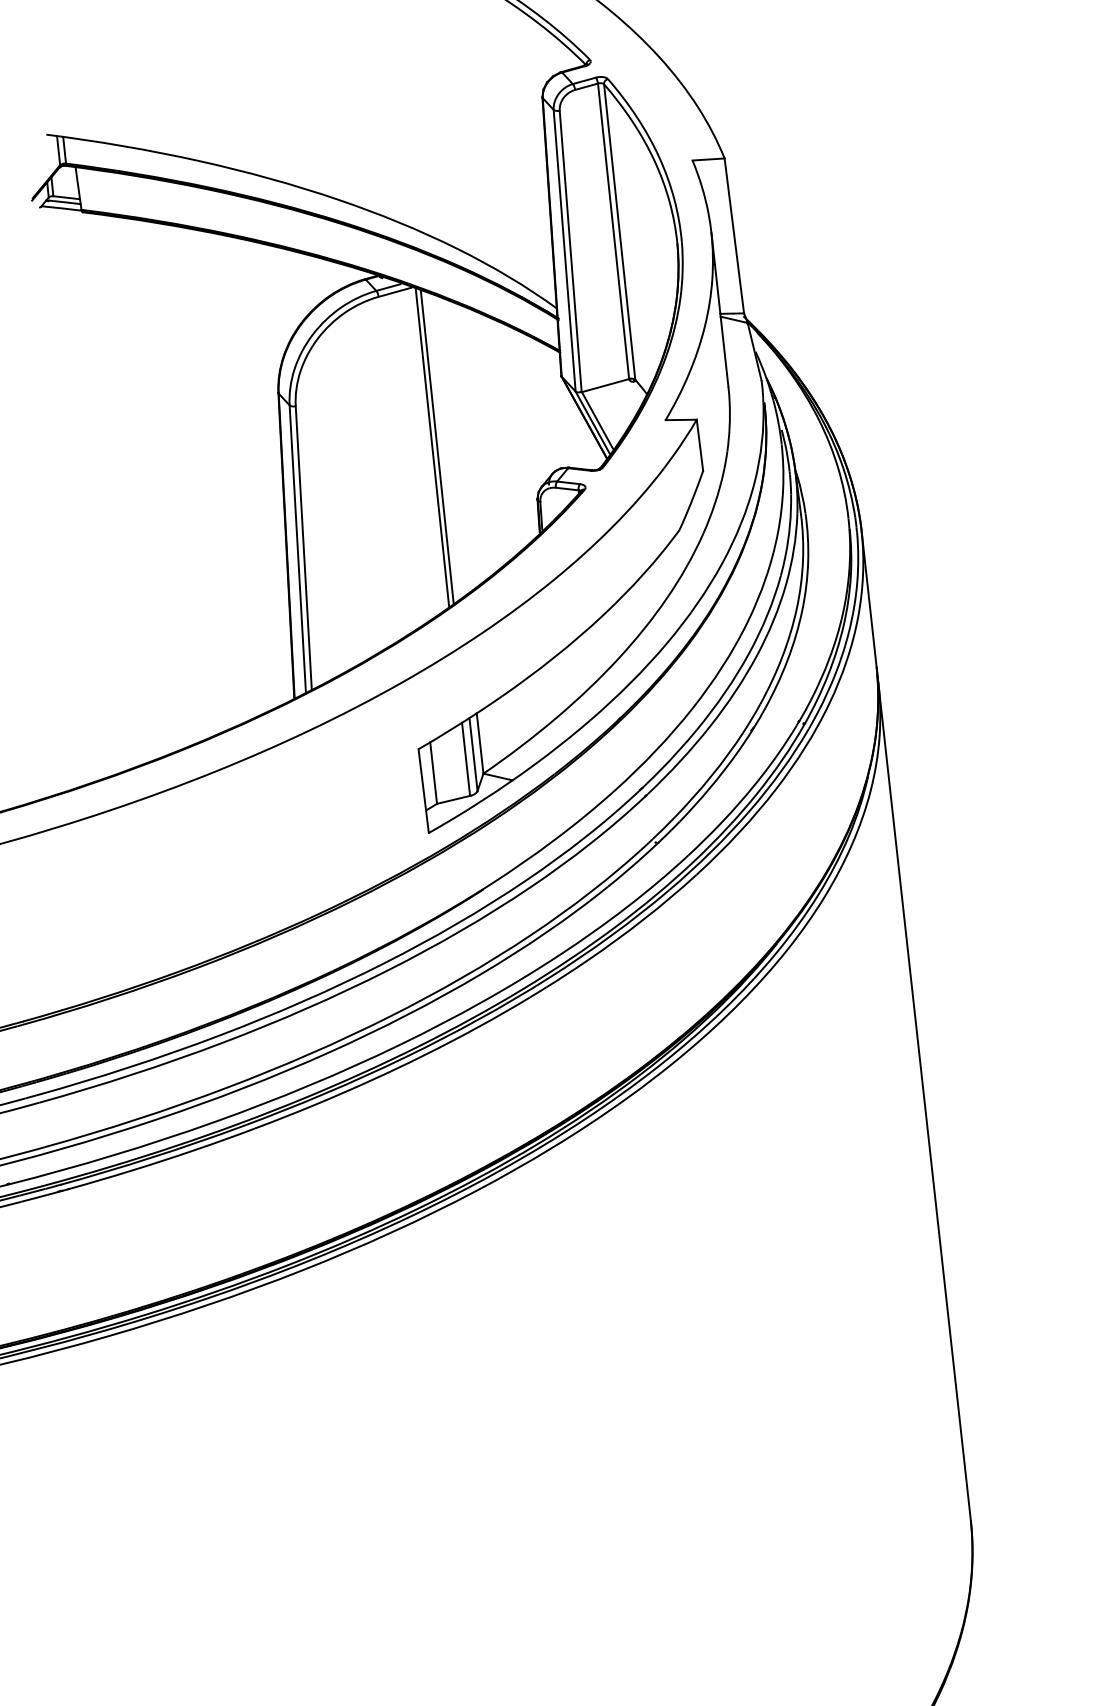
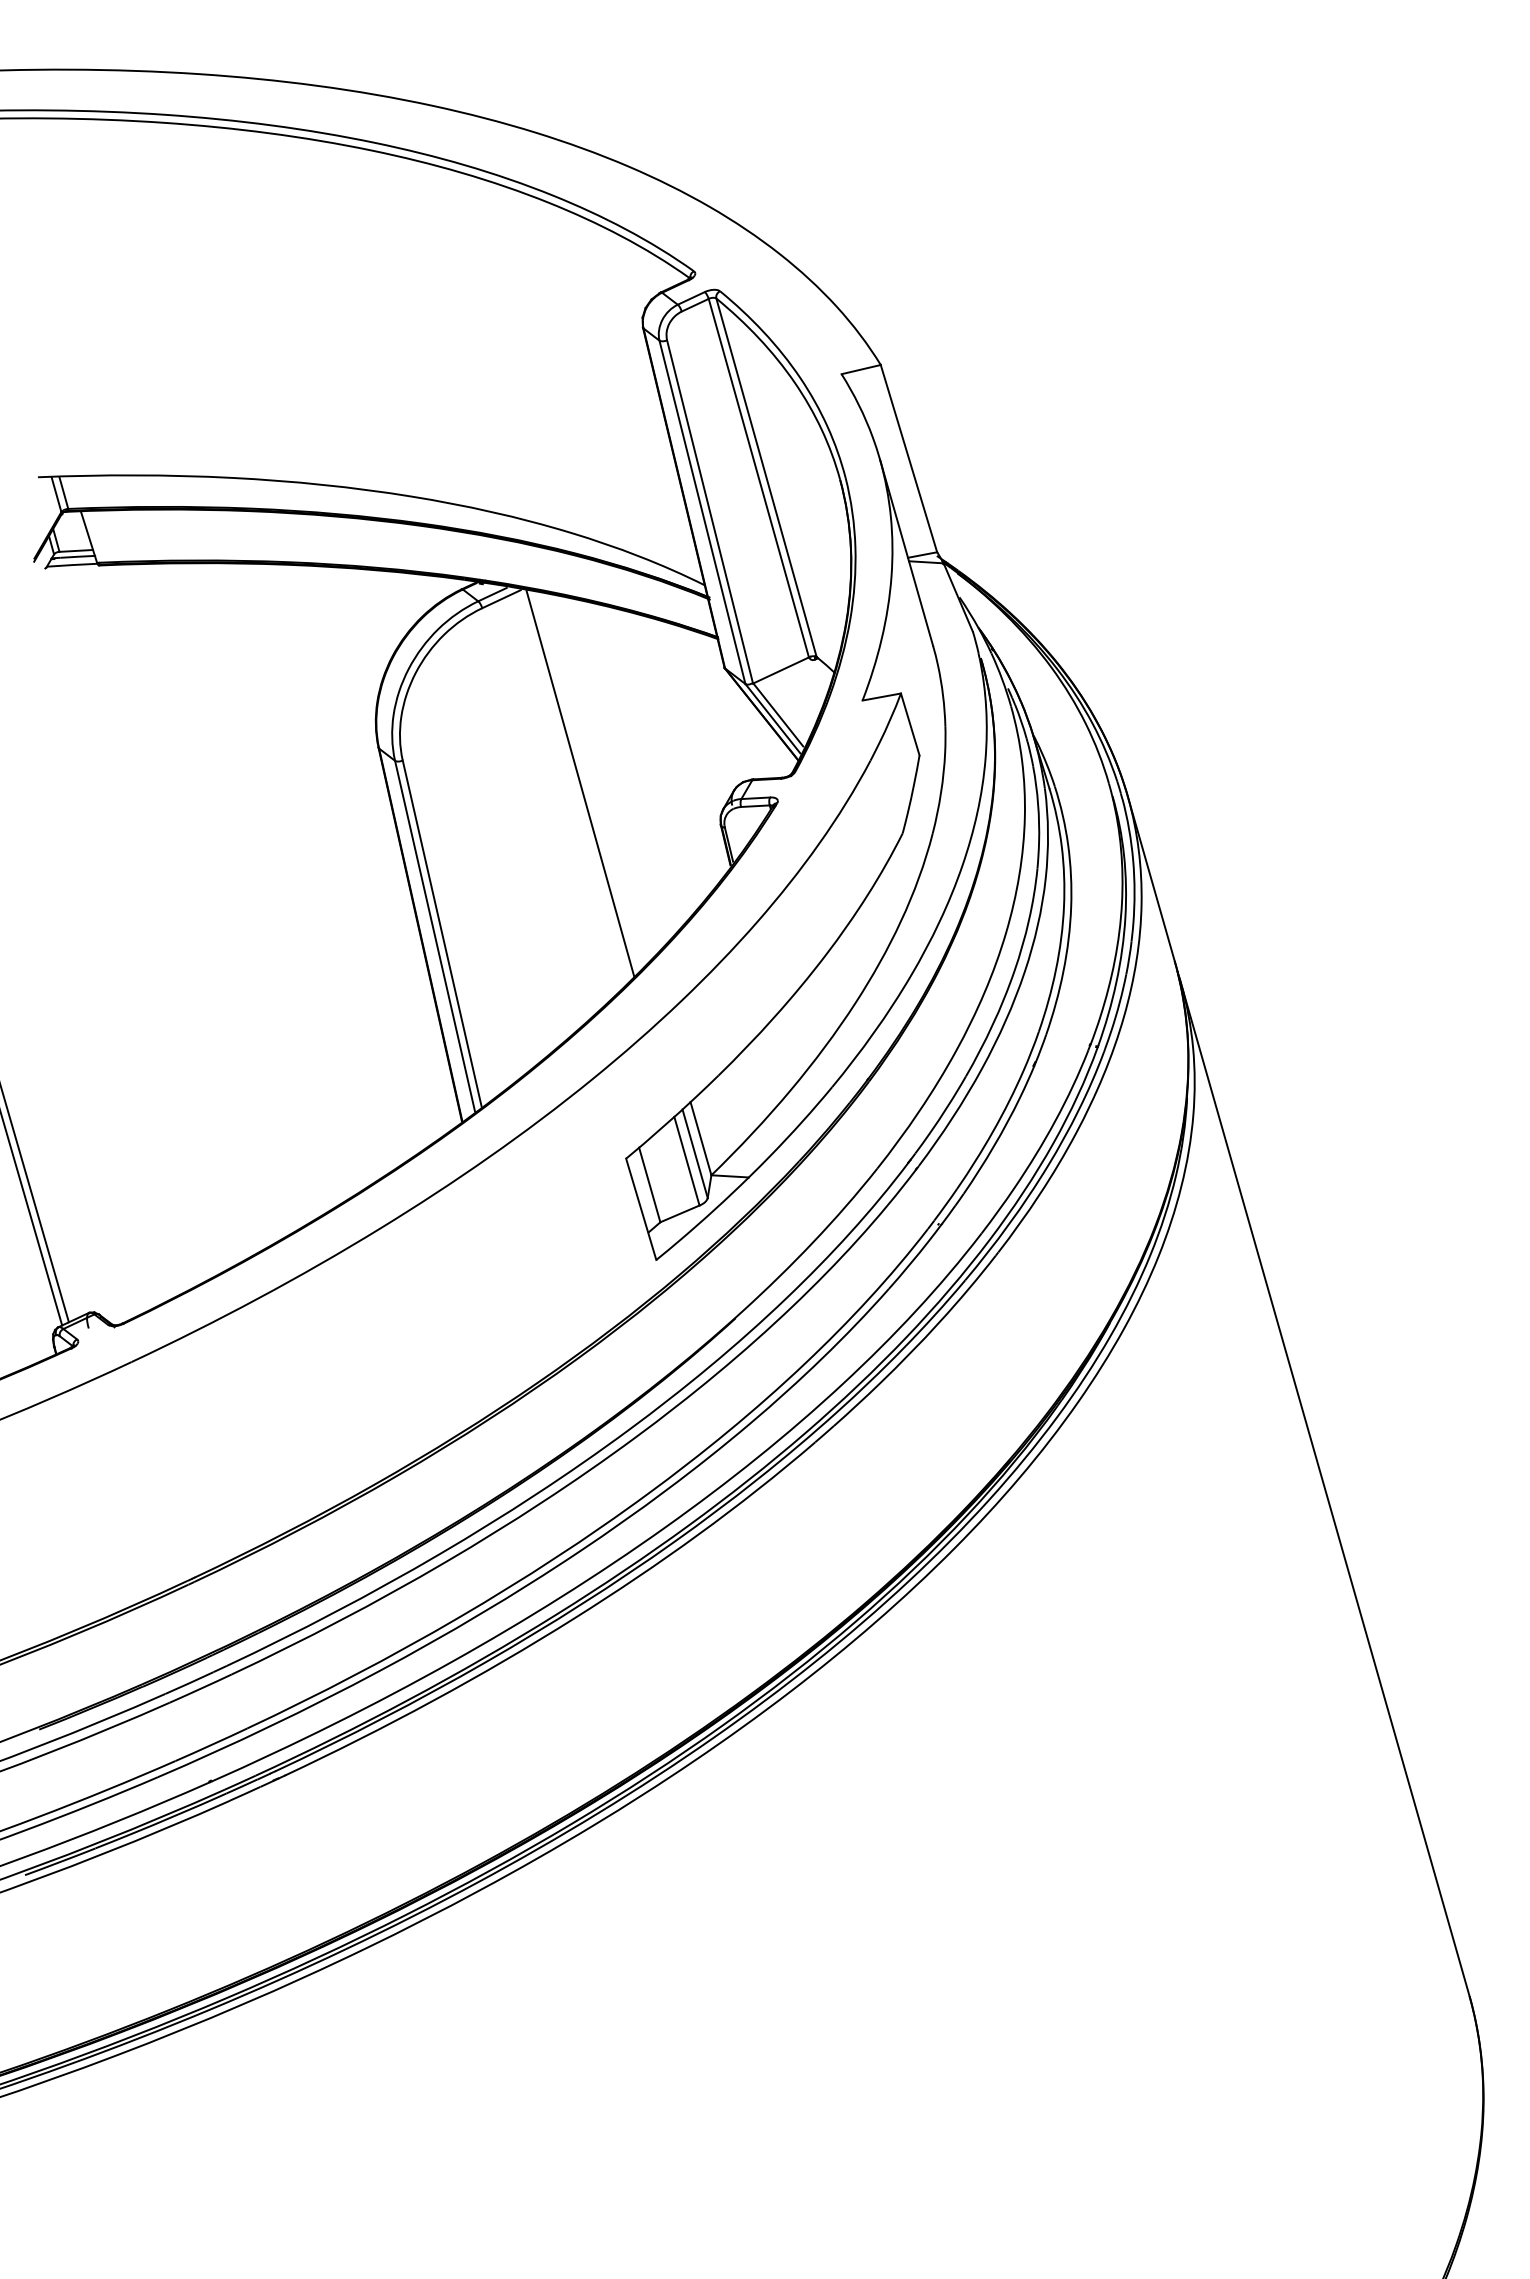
line: (437, 447) -> (586, 781), removed

